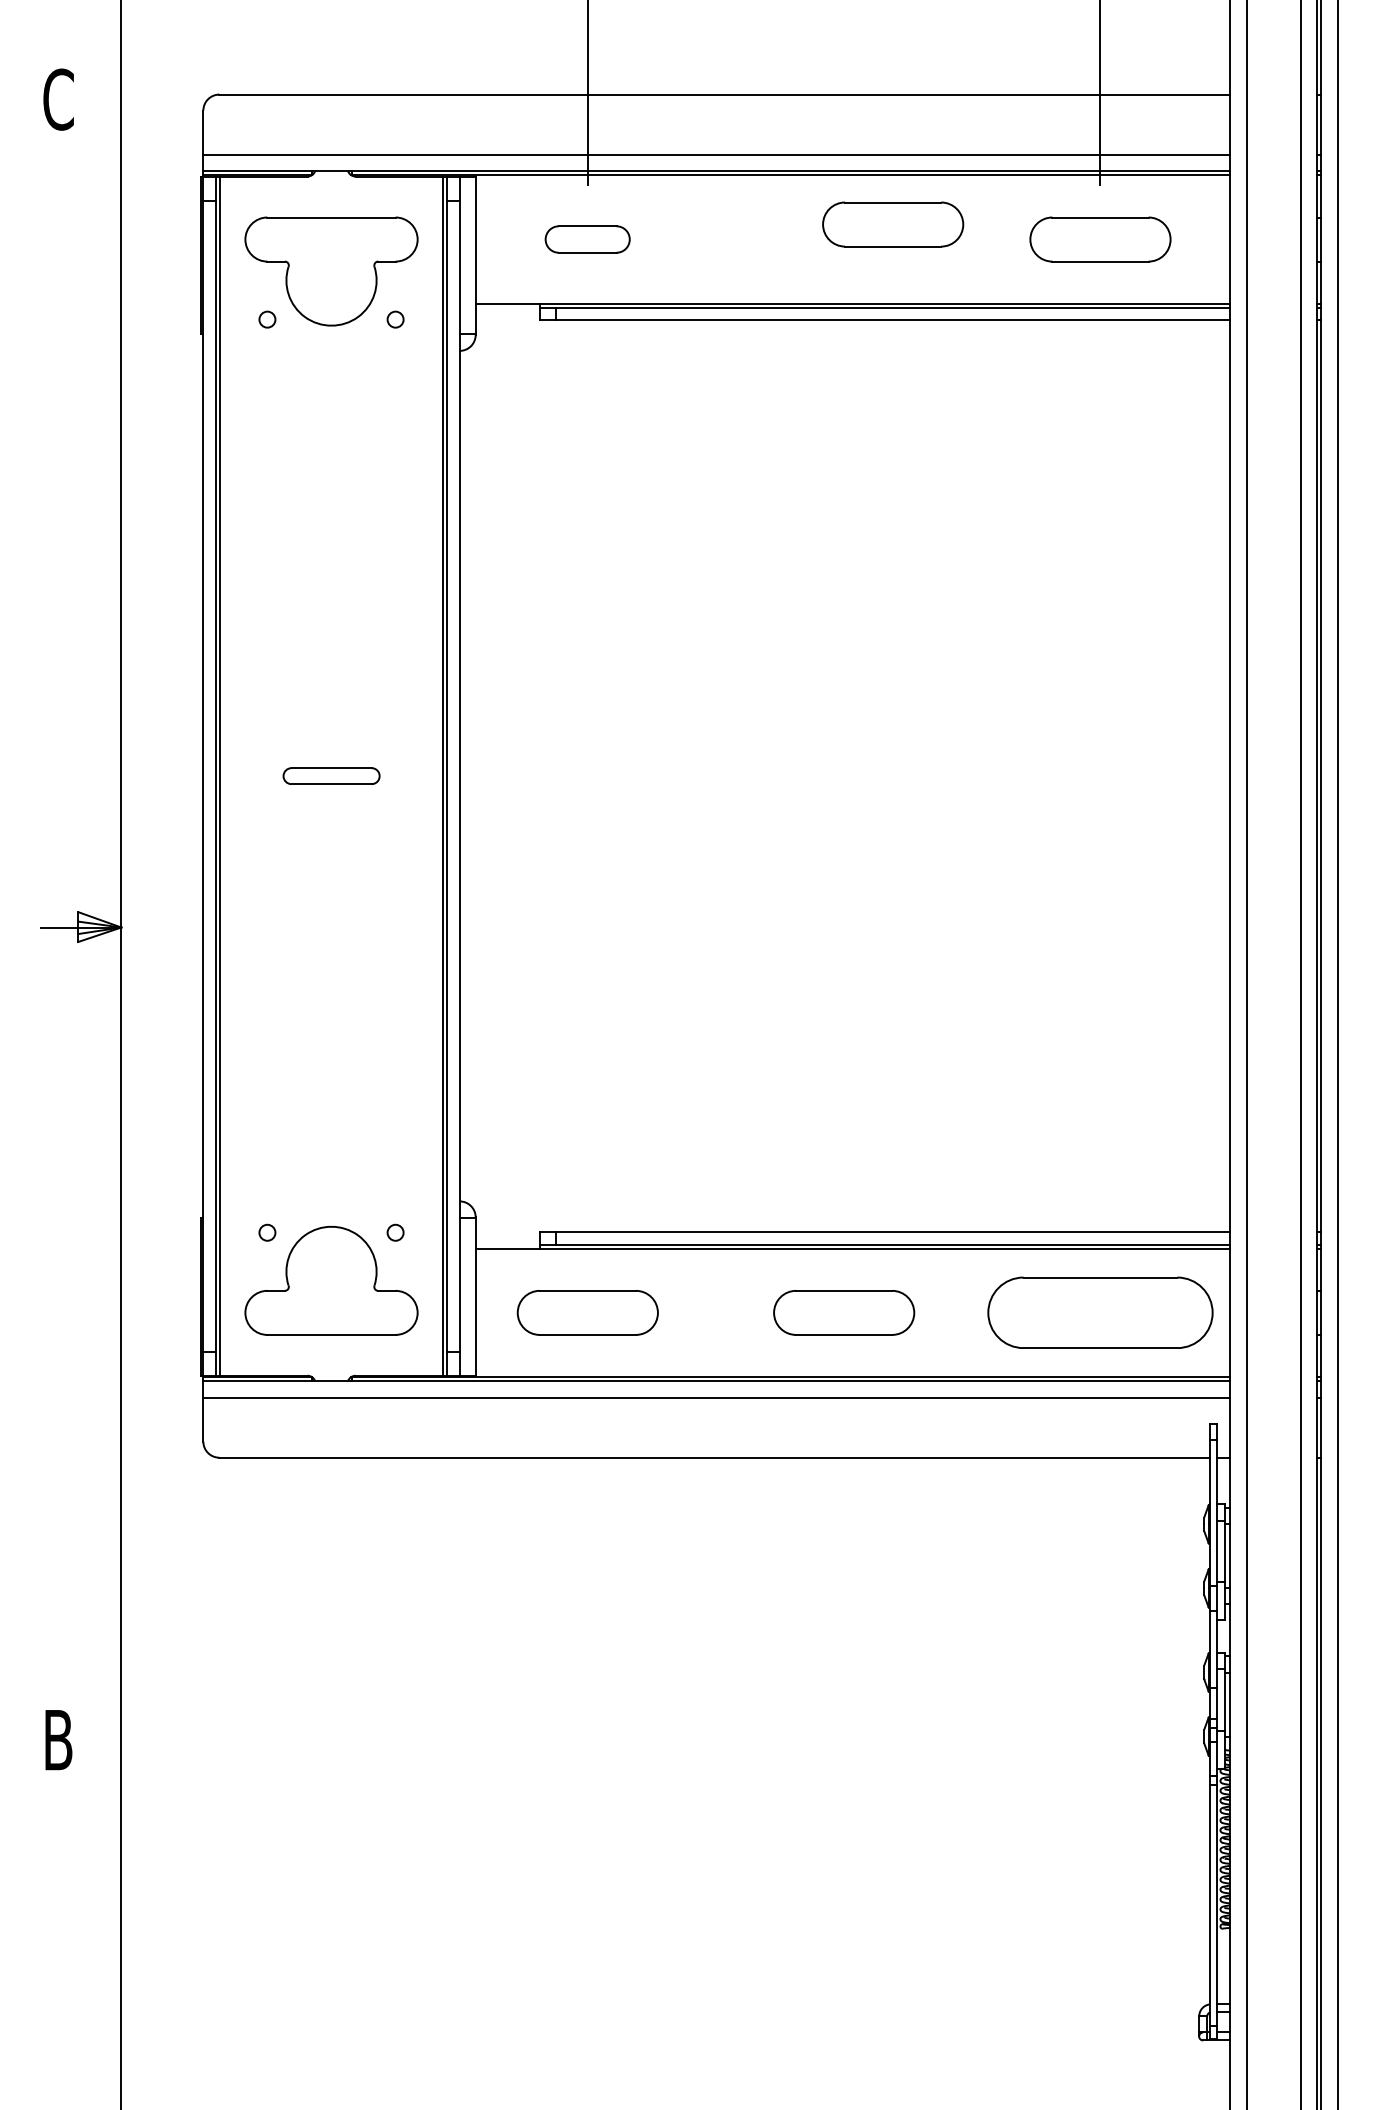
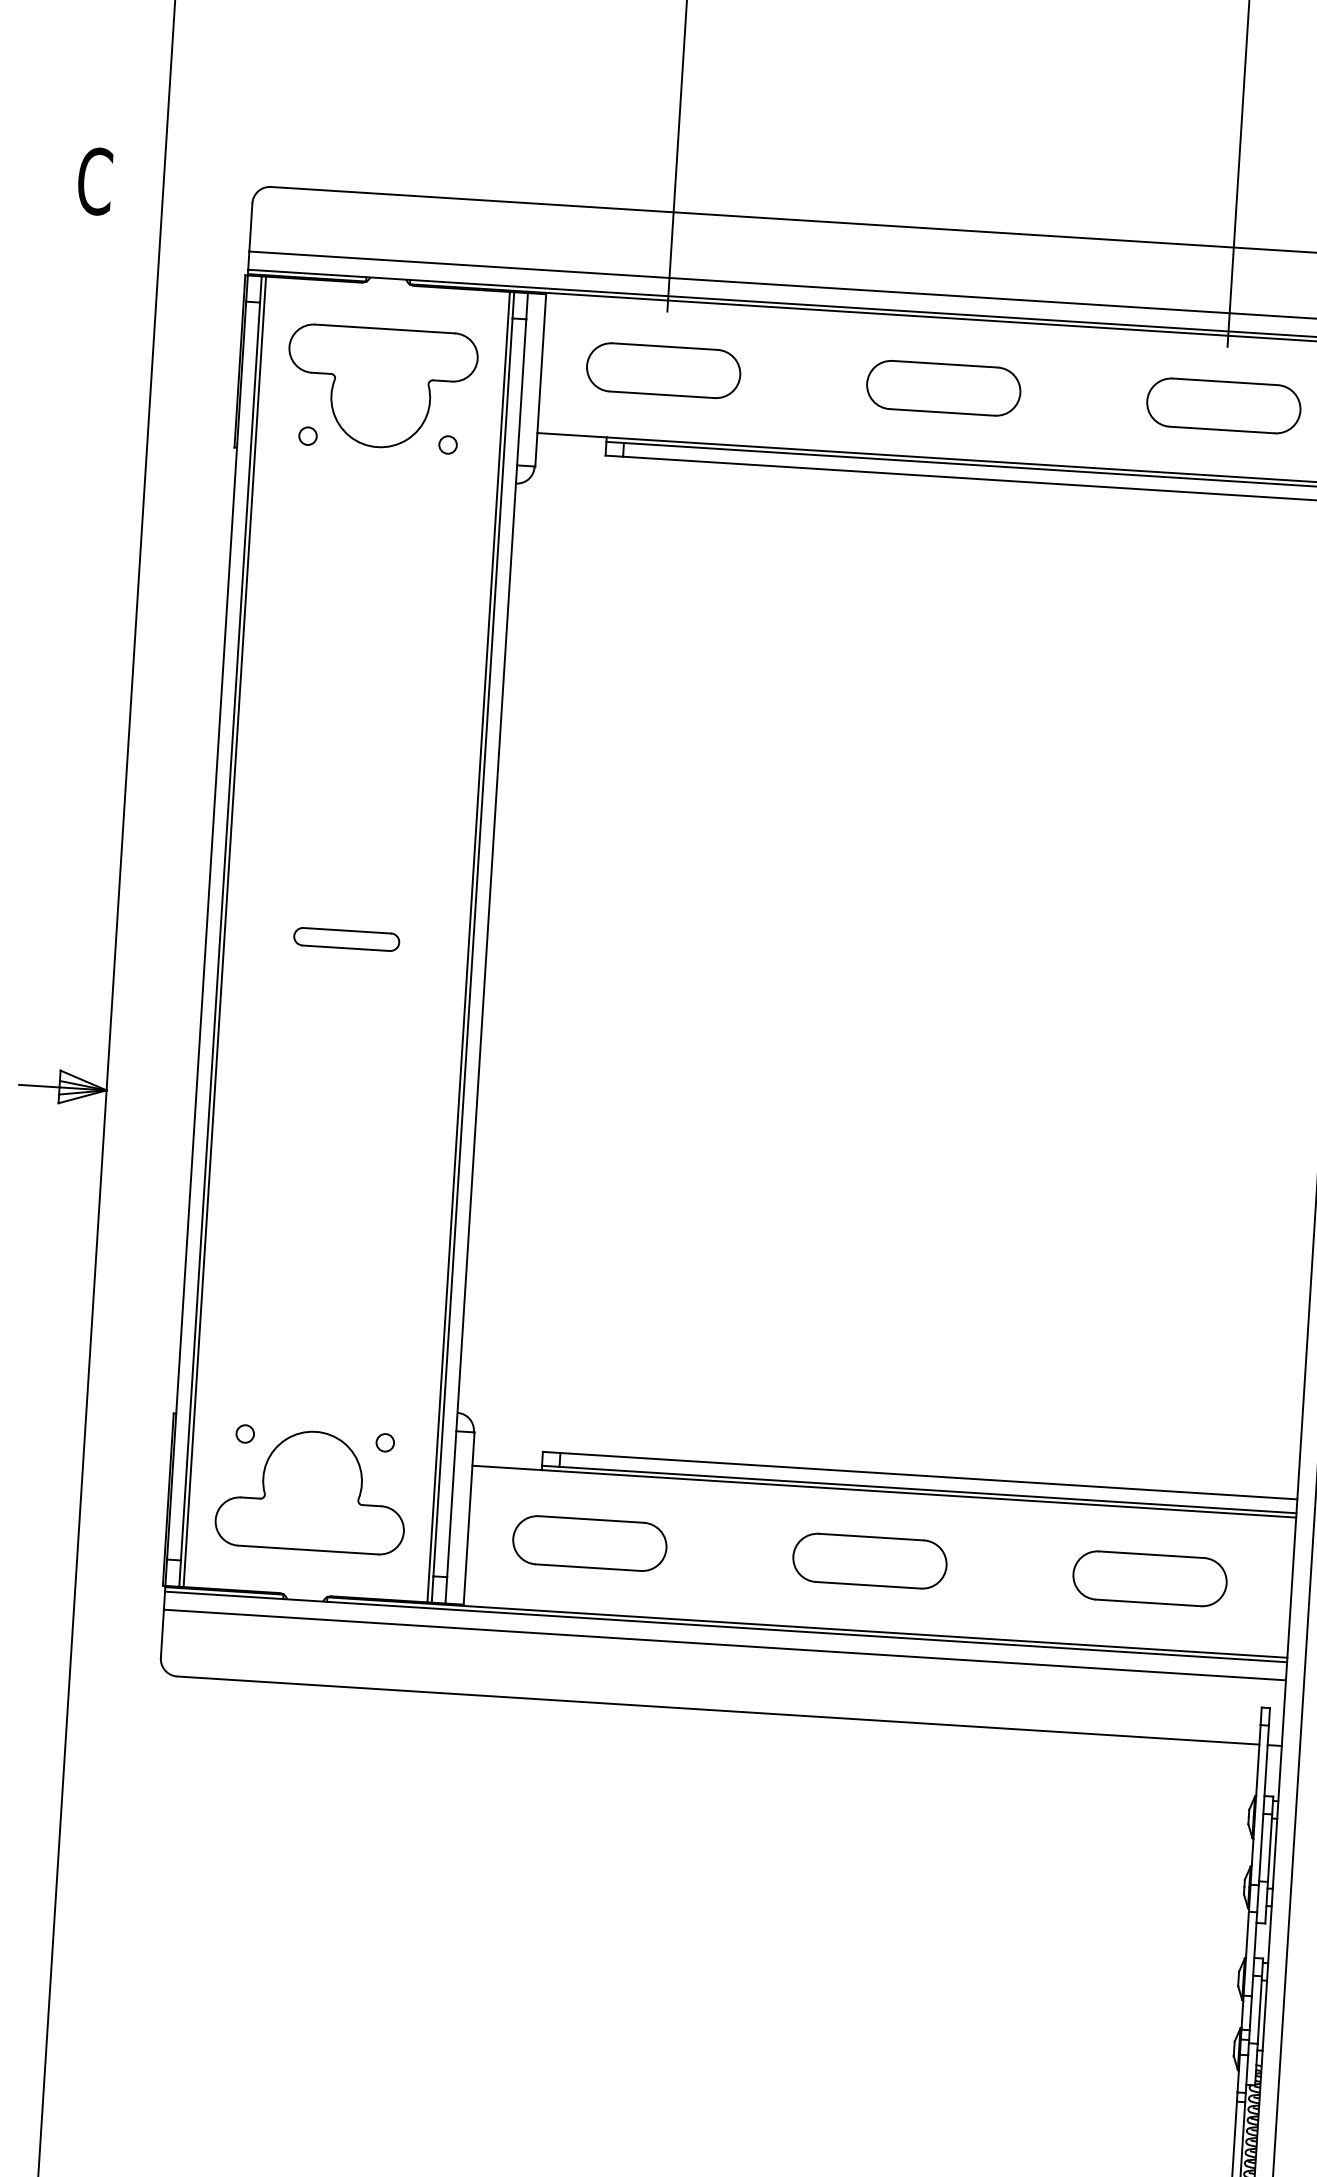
part: (893, 224) -> (944, 388), moved
part: (587, 239) -> (663, 370), size x1.67
part: (1100, 1312) -> (1150, 1578), size x0.62

